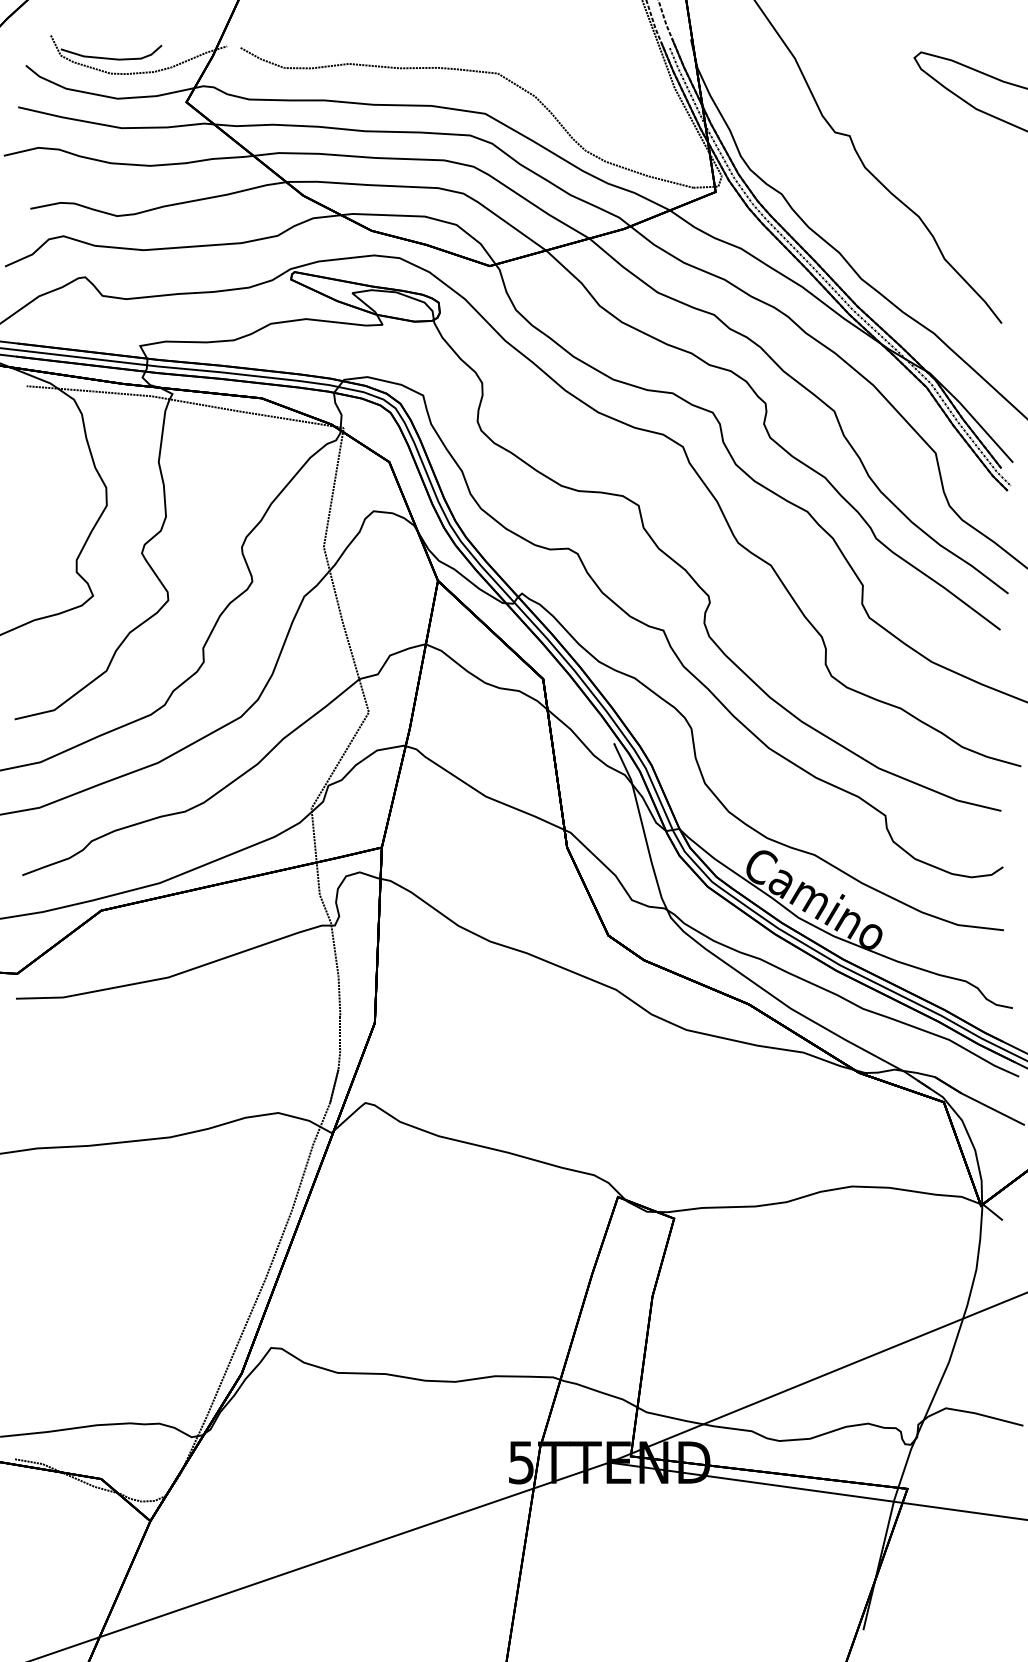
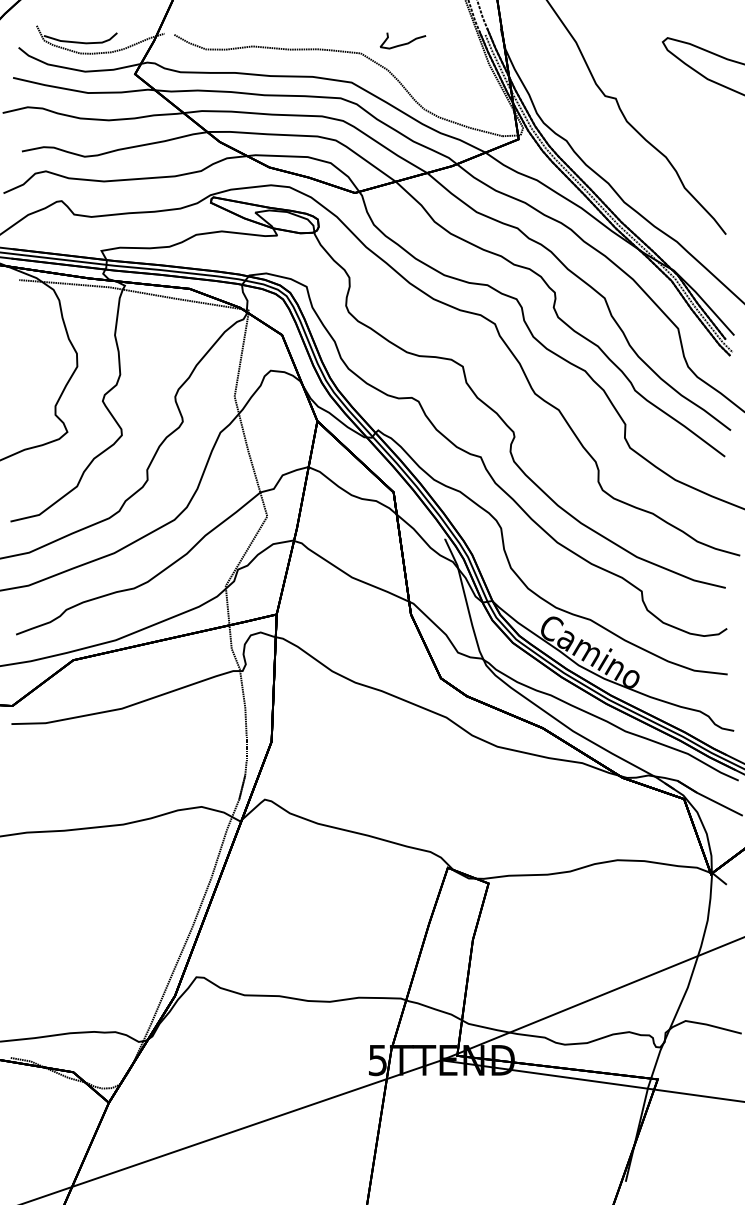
curve: (556, 59) -> (403, 43), added

